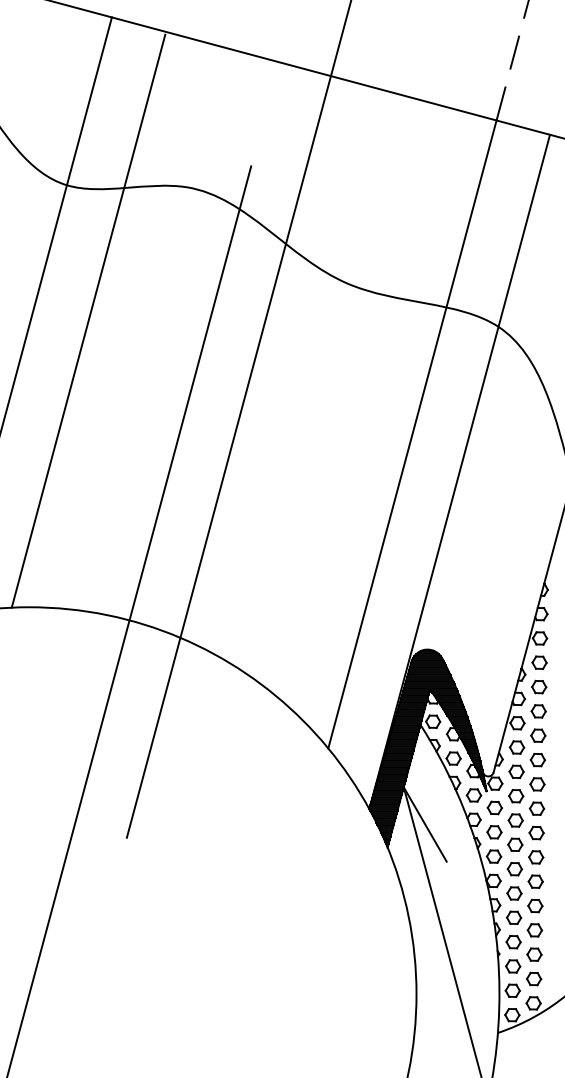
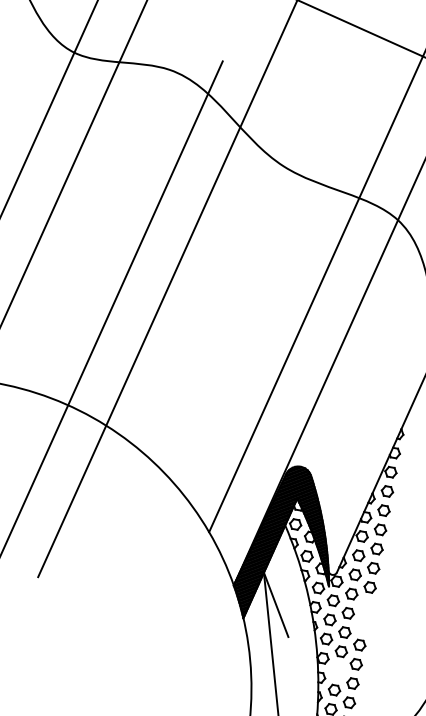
part: (536, 808) -> (366, 606), removed
part: (536, 833) -> (363, 626), removed
part: (514, 893) -> (338, 670), removed

